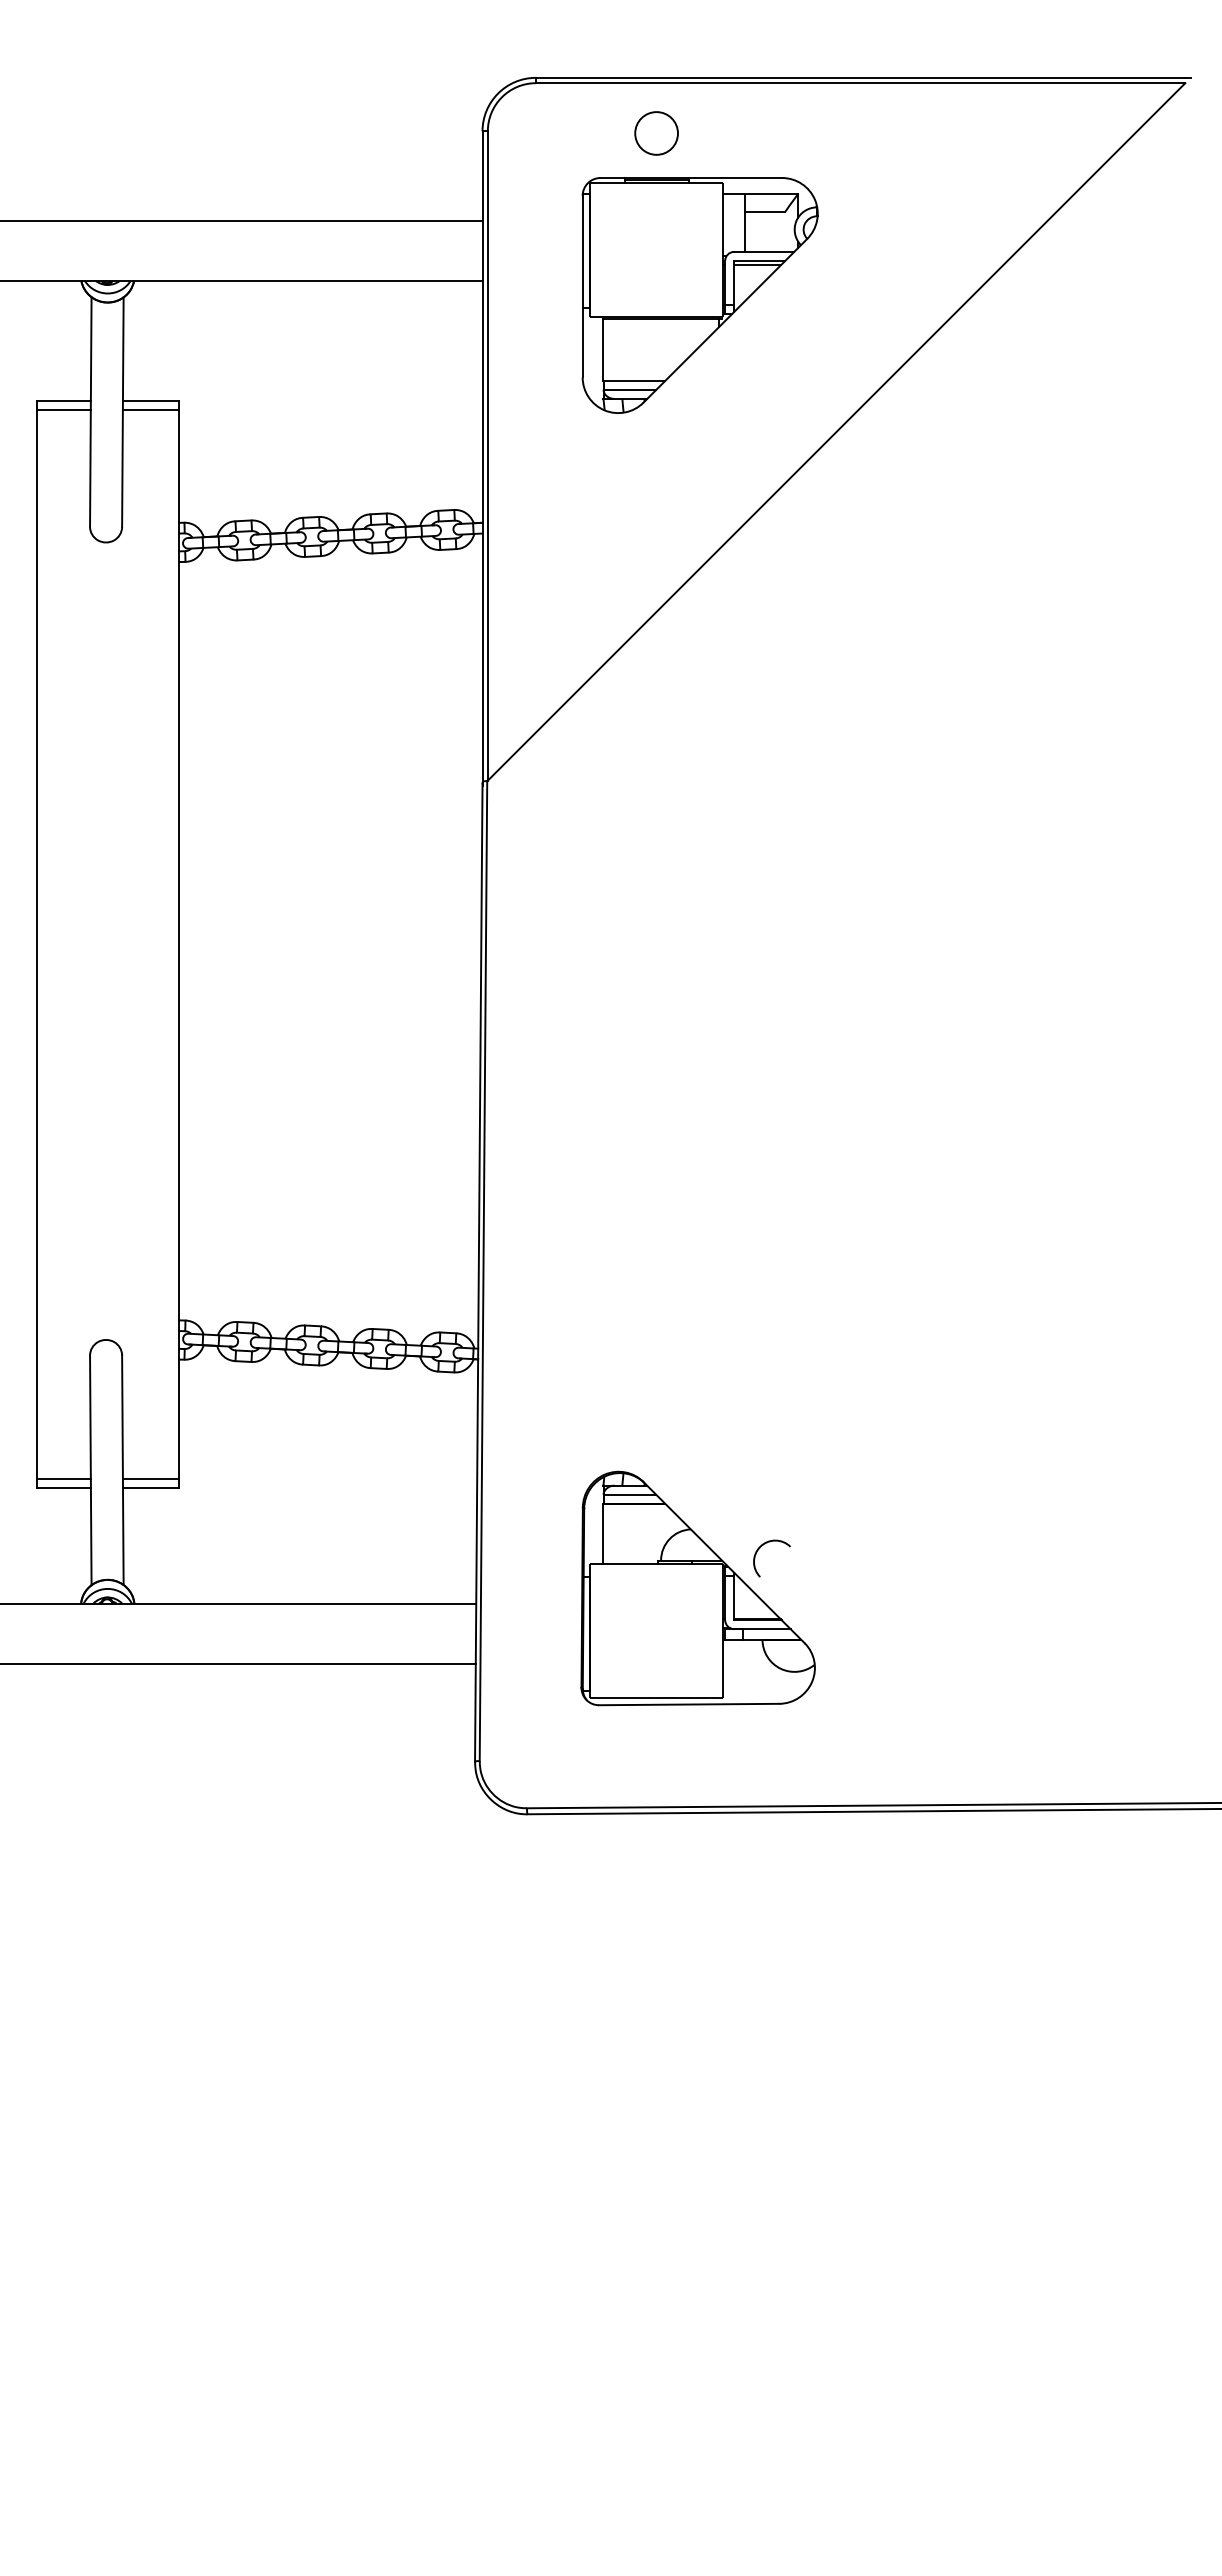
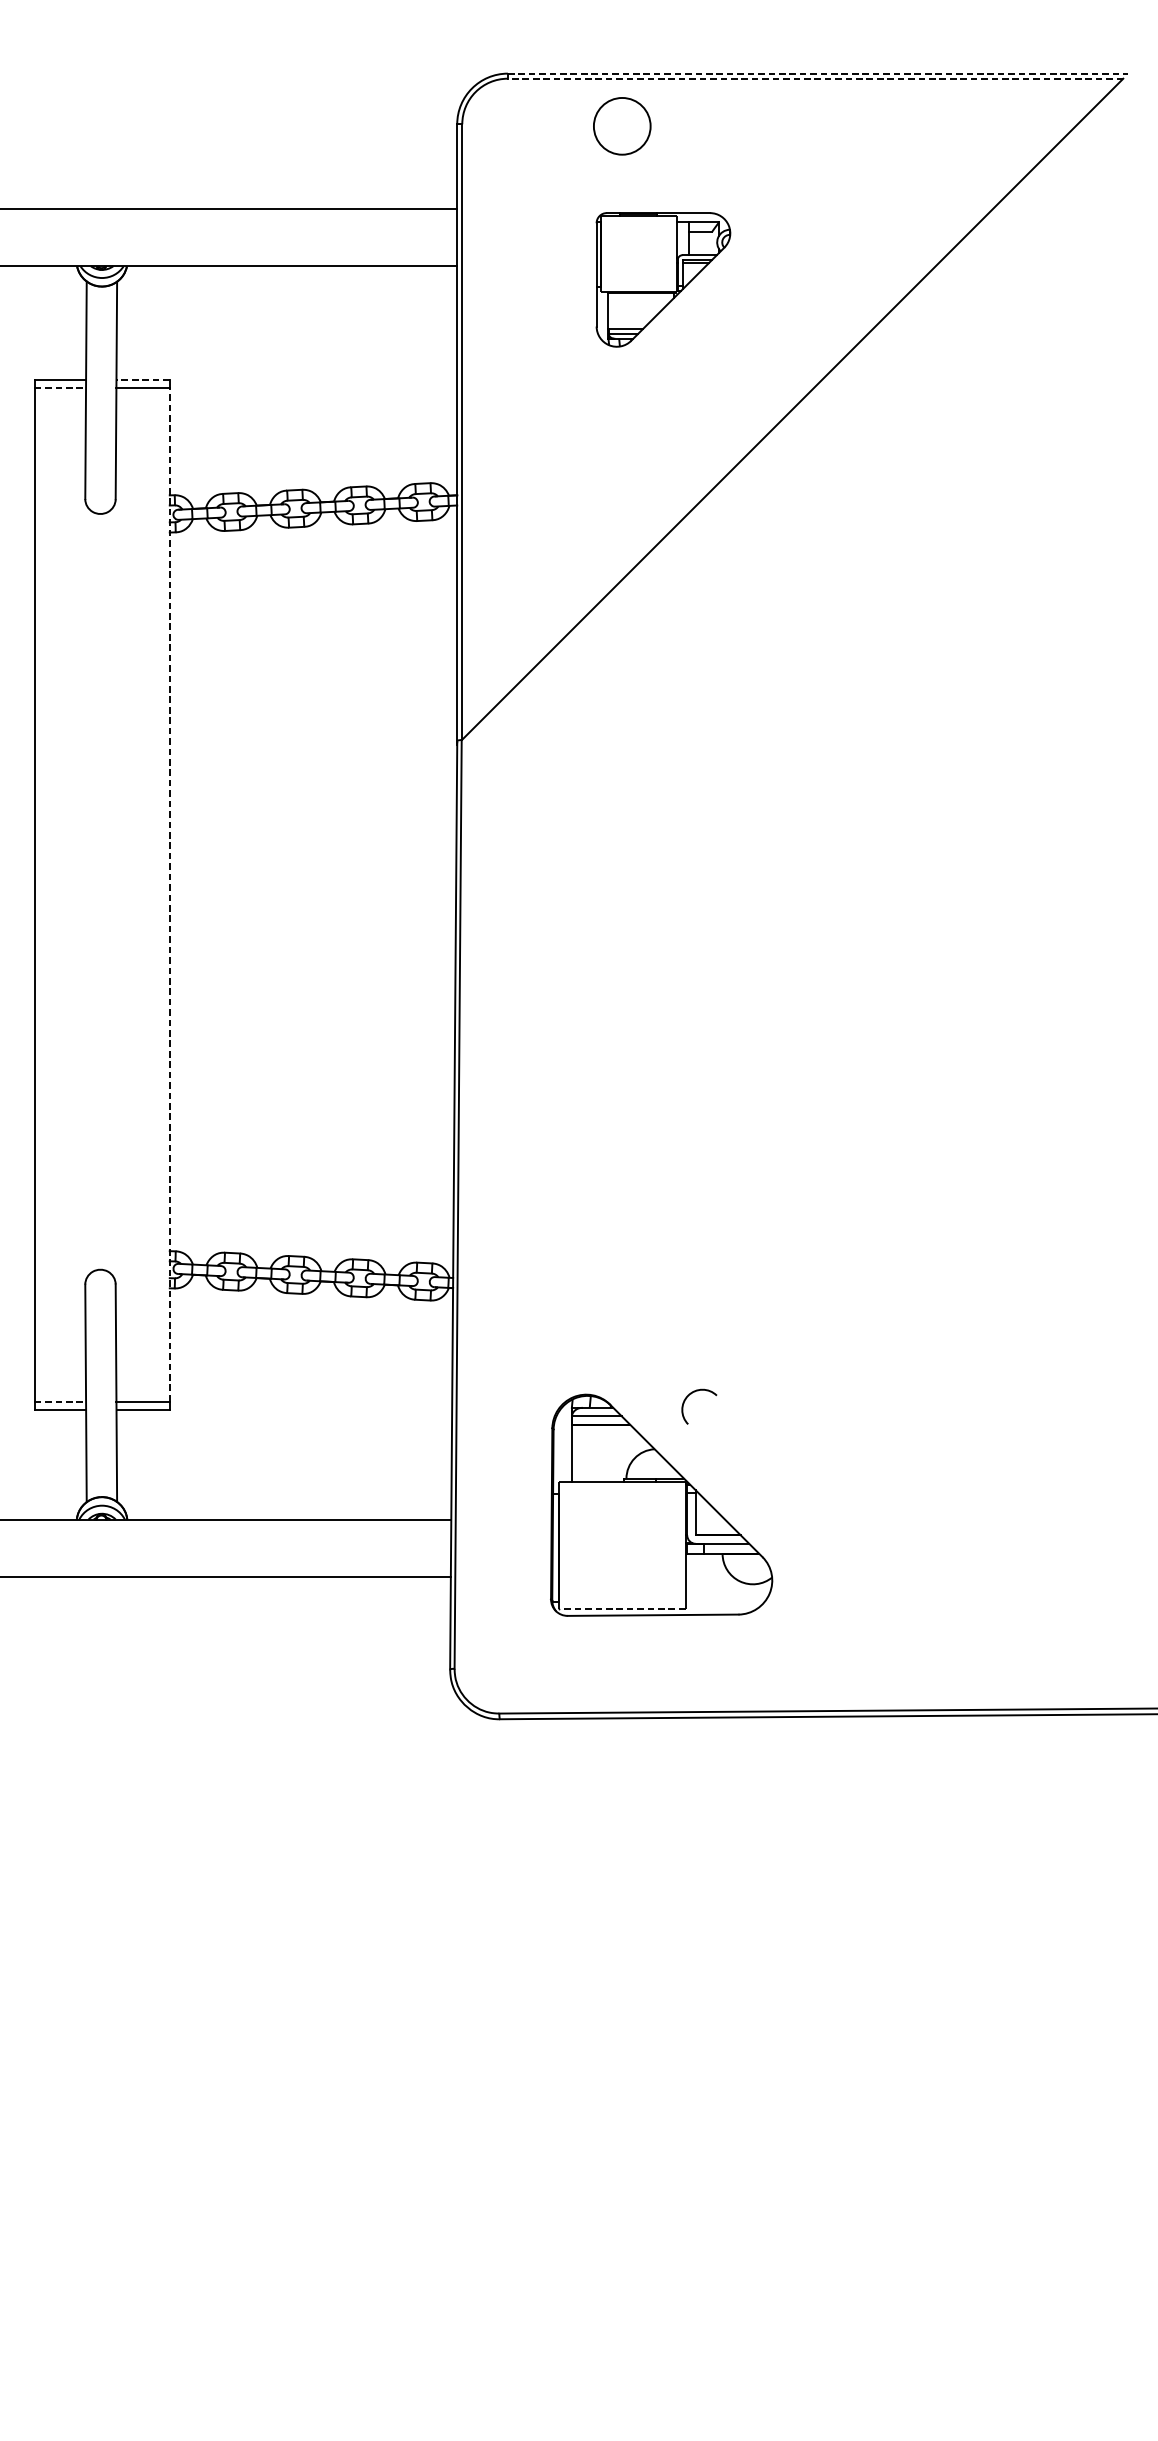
line: (863, 77) -> (818, 73), solid -> dashed
line: (860, 83) -> (815, 78), solid -> dashed
part: (656, 133) -> (622, 126), size x1.4
part: (699, 295) -> (662, 279), size x0.6
line: (150, 401) -> (142, 380), solid -> dashed
line: (64, 410) -> (61, 388), solid -> dashed
line: (179, 944) -> (170, 894), solid -> dashed
line: (64, 1479) -> (61, 1401), solid -> dashed
arc: (761, 1547) -> (689, 1396), moved
line: (655, 1697) -> (621, 1608), solid -> dashed

